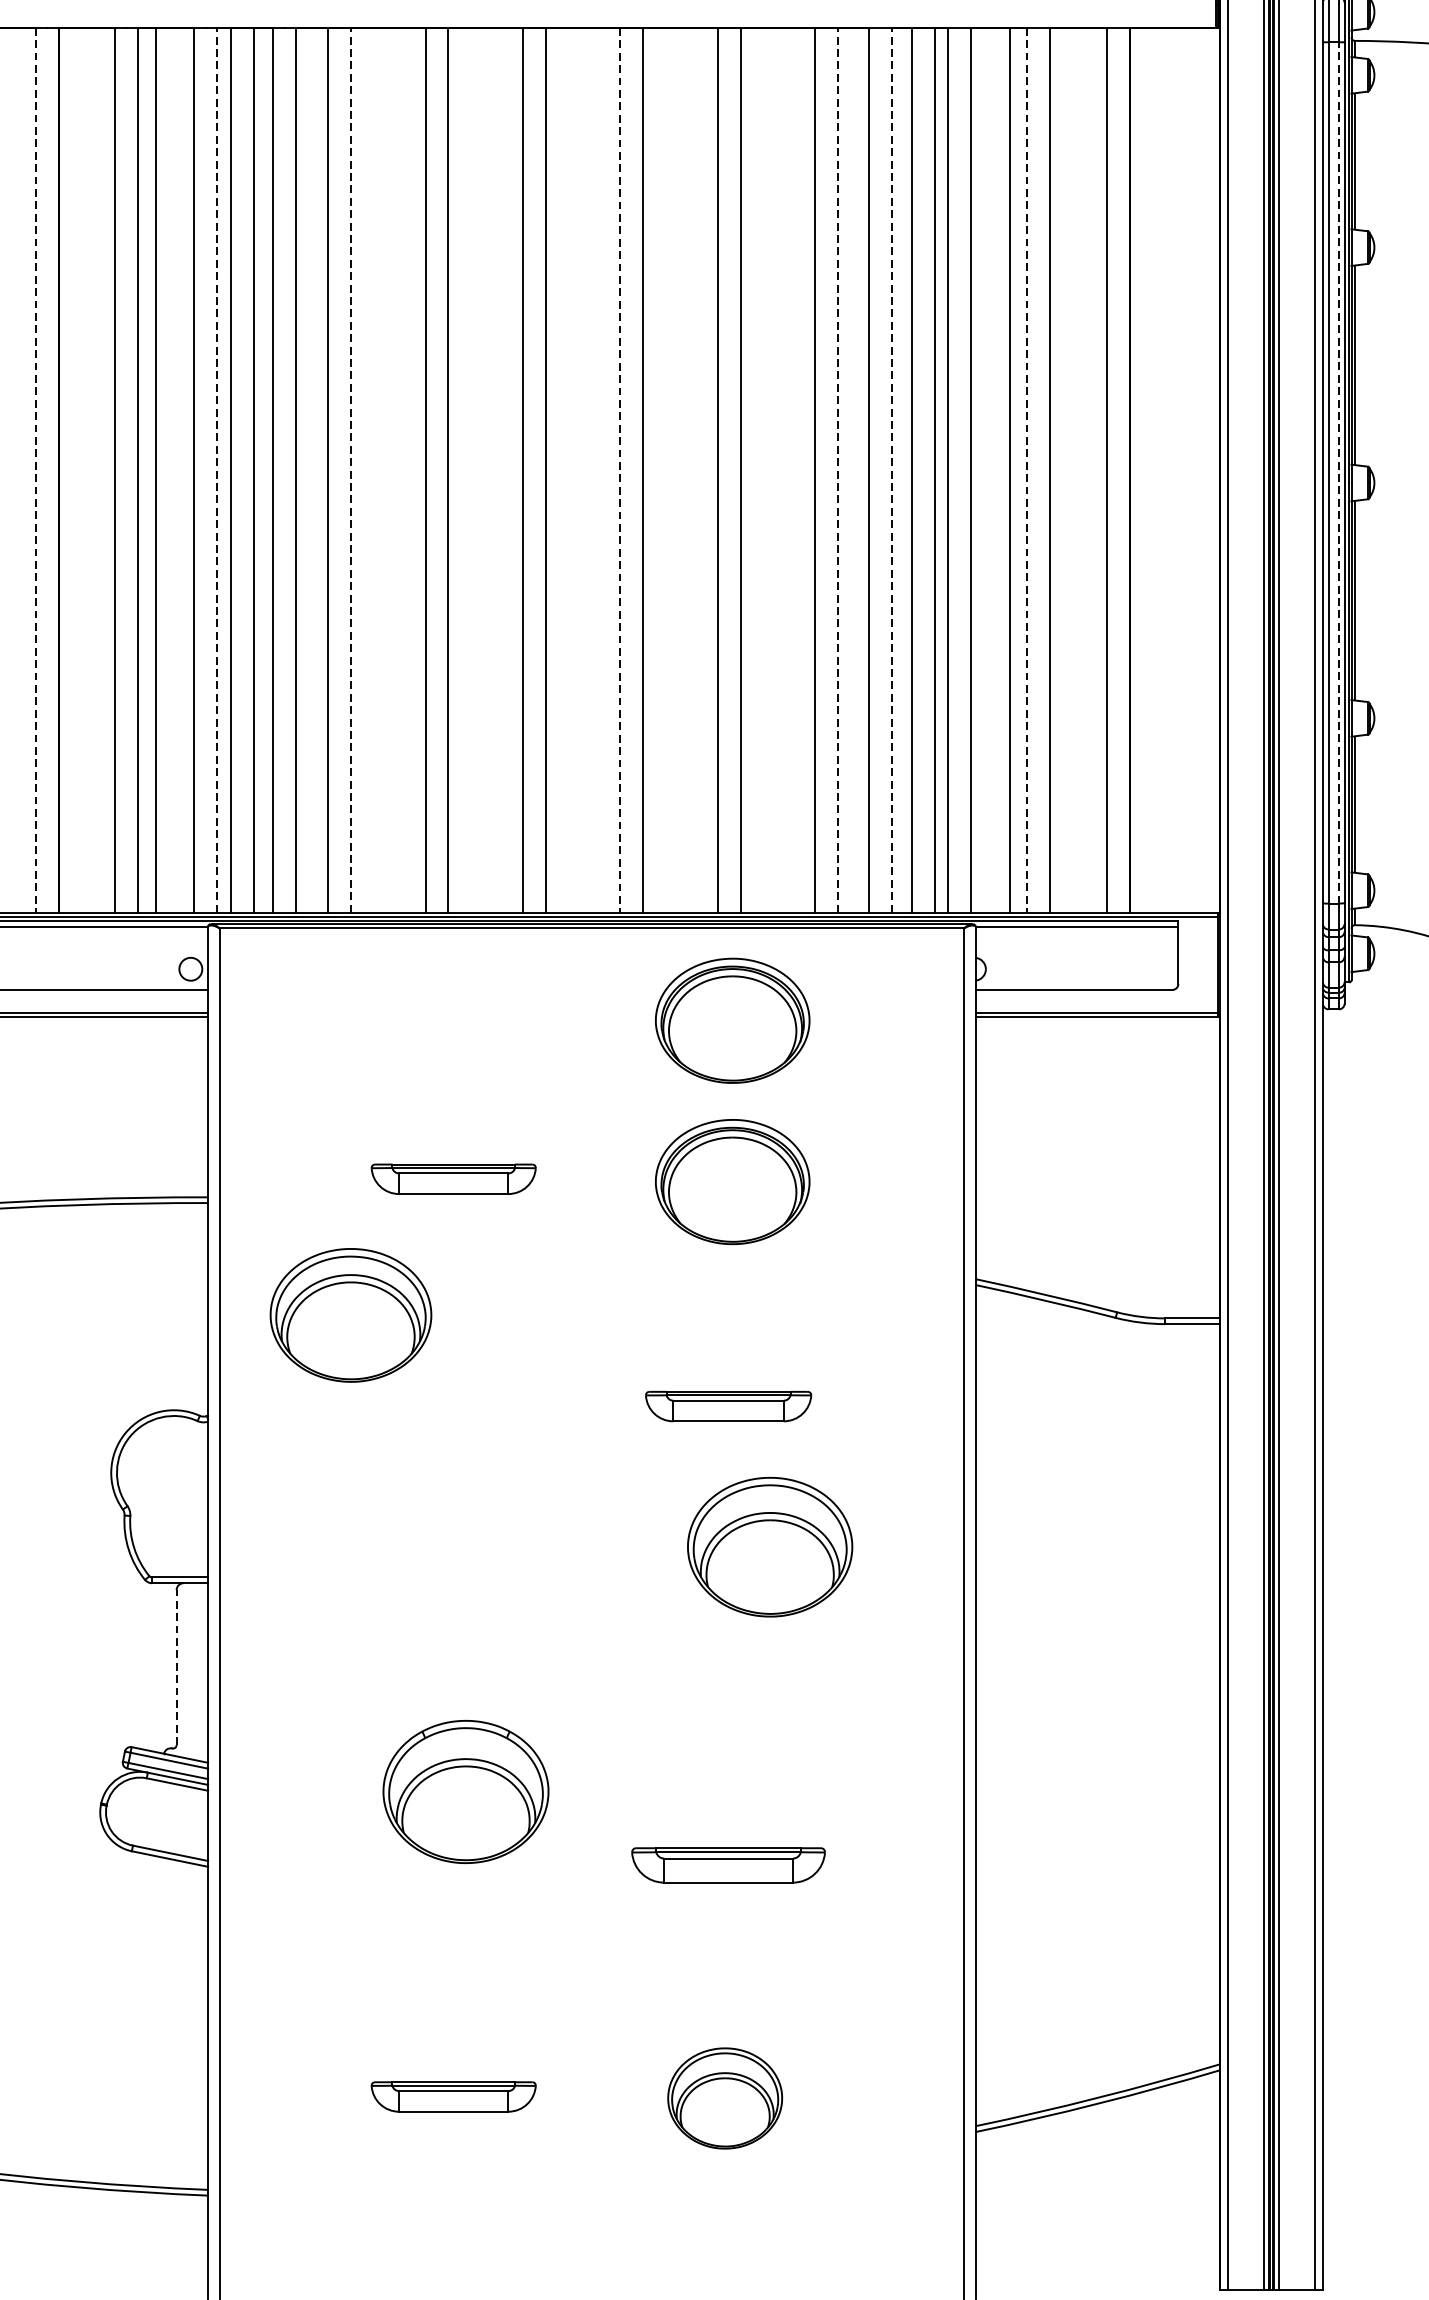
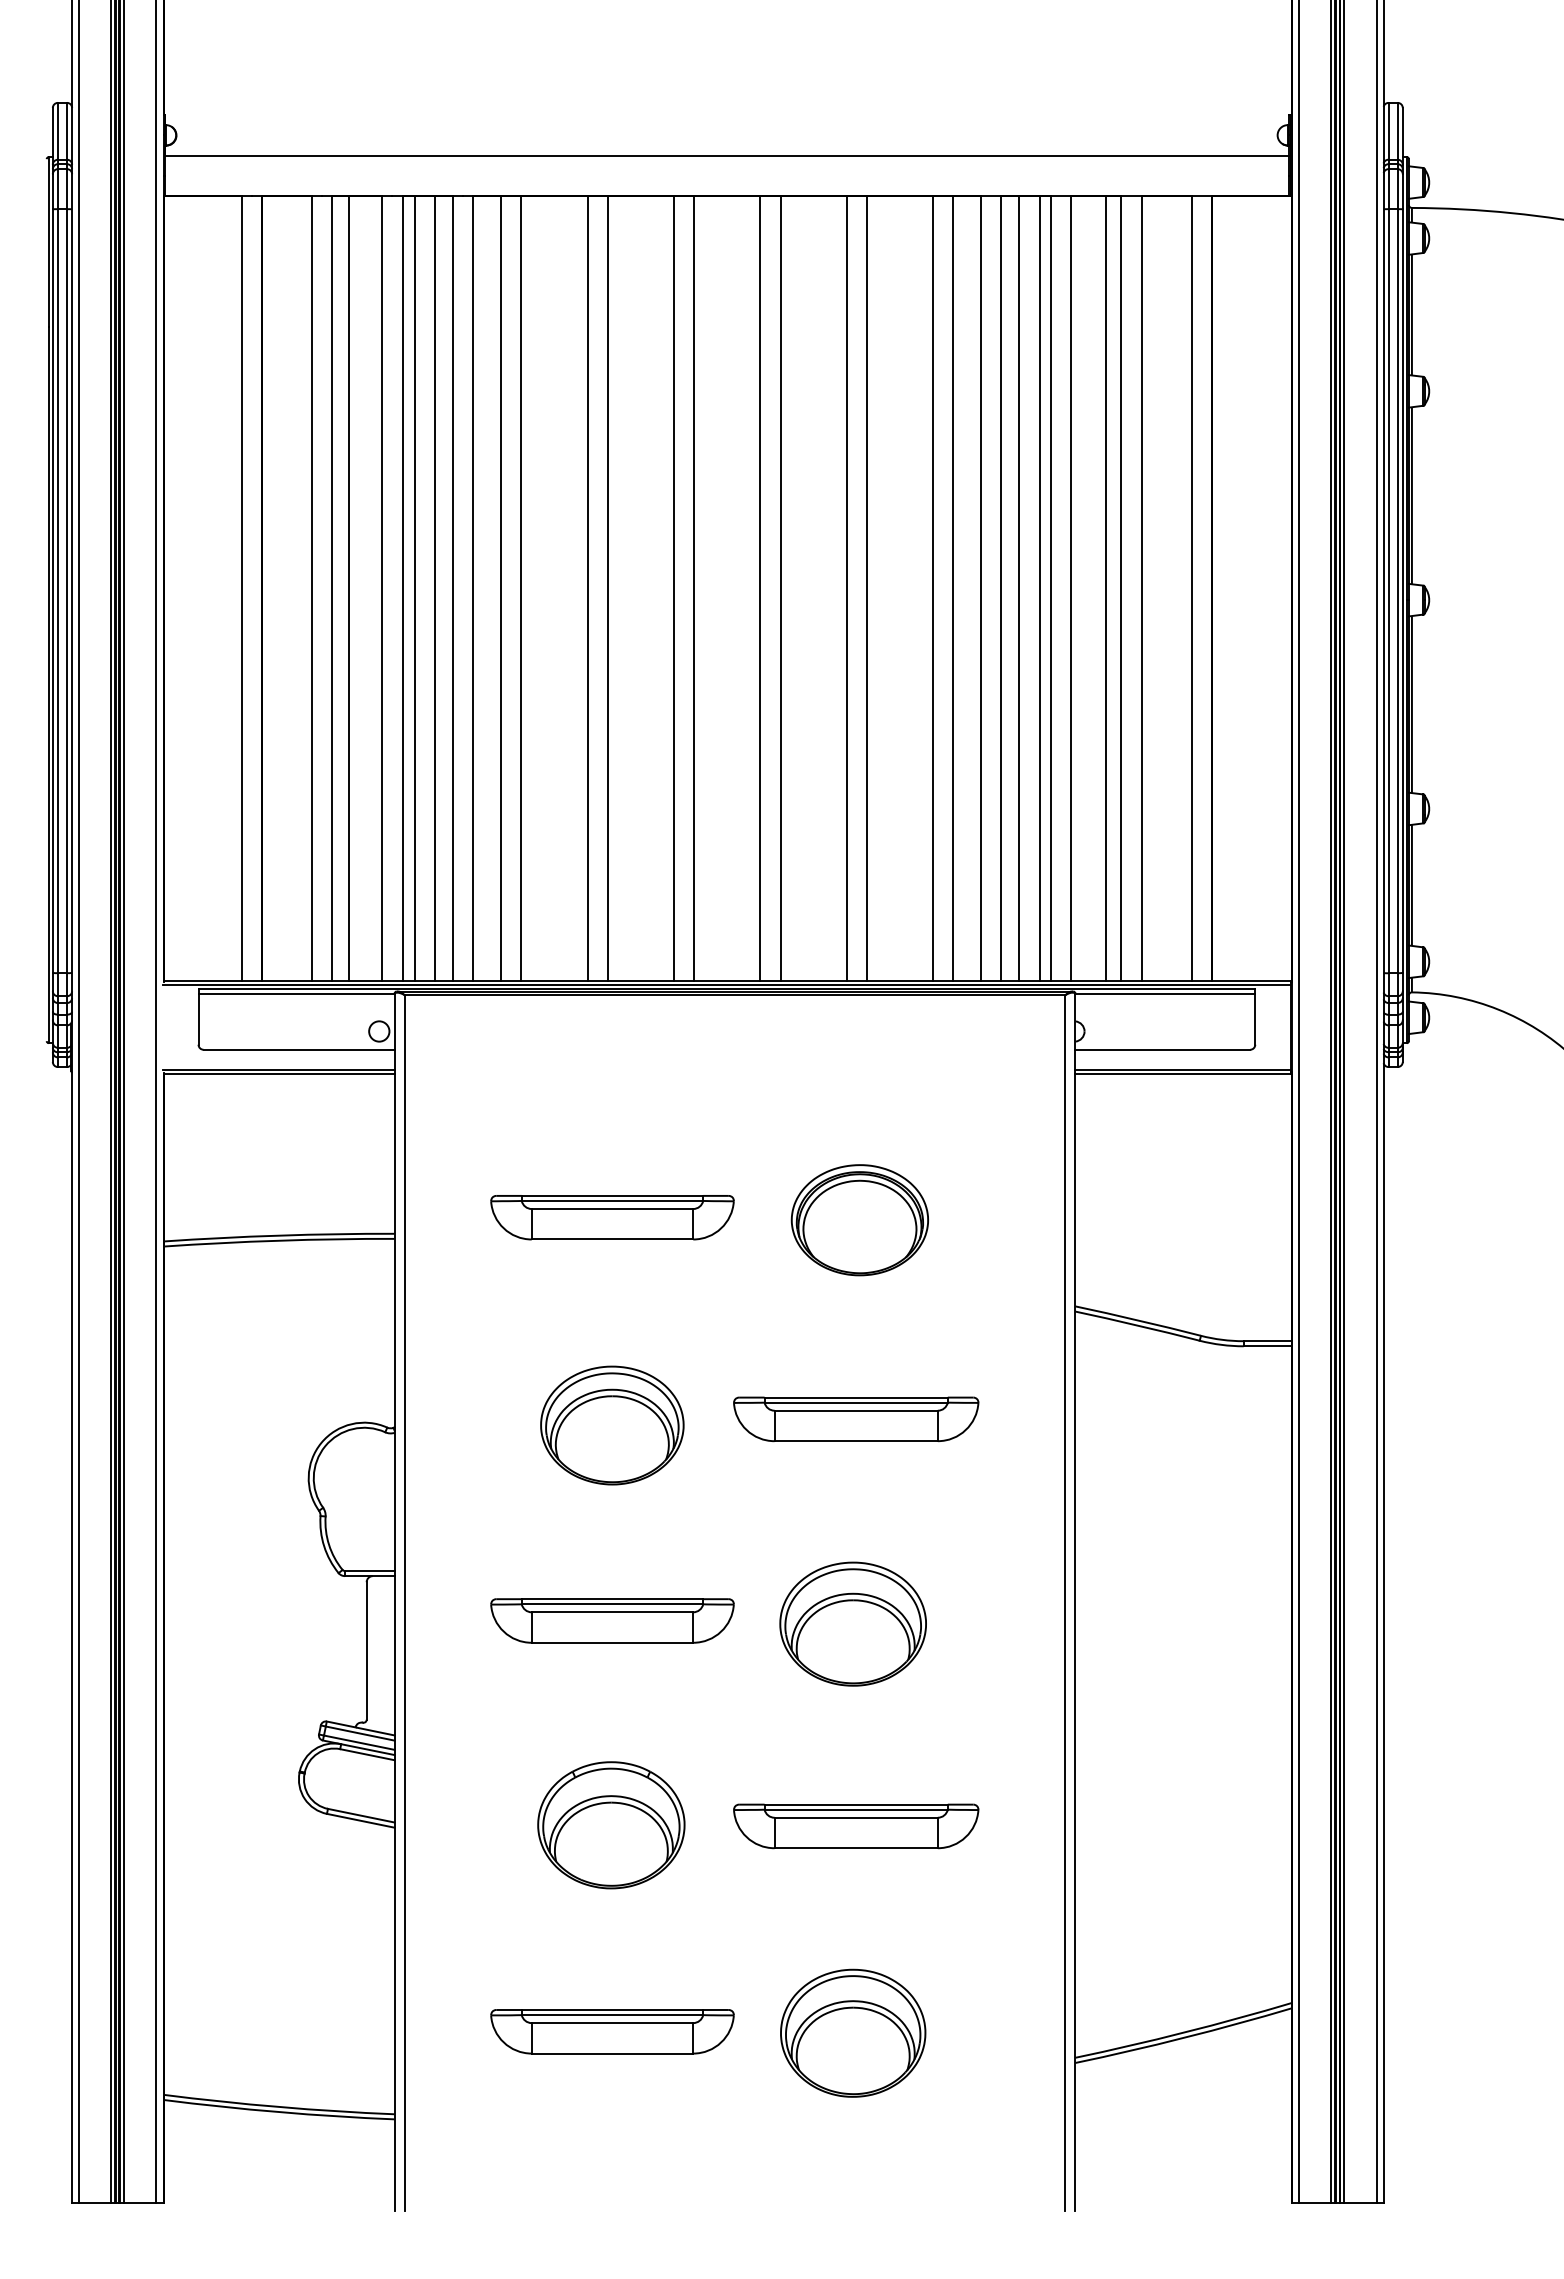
line: (216, 469) -> (402, 588), dashed -> solid
line: (351, 469) -> (521, 588), dashed -> solid
line: (838, 469) -> (953, 588), dashed -> solid
line: (892, 469) -> (1001, 588), dashed -> solid
line: (35, 471) -> (241, 589), dashed -> solid
line: (620, 471) -> (760, 589), dashed -> solid
line: (1027, 471) -> (1121, 589), dashed -> solid
line: (1338, 473) -> (1397, 591), dashed -> solid
part: (732, 1021) -> (859, 1077), removed
part: (453, 1178) -> (612, 1217), size x1.67
part: (351, 1315) -> (612, 1425), moved
part: (728, 1406) -> (856, 1419), size x1.67
part: (769, 1546) -> (852, 1623), moved
part: (453, 1633) -> (612, 1620), added
line: (176, 1667) -> (366, 1650), dashed -> solid
part: (466, 1792) -> (611, 1825), moved
part: (728, 1865) -> (856, 1826), size x1.43
part: (453, 2096) -> (612, 2031), size x1.67
part: (725, 2097) -> (853, 2032), size x1.43

